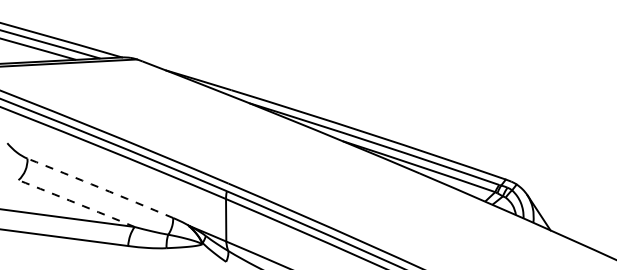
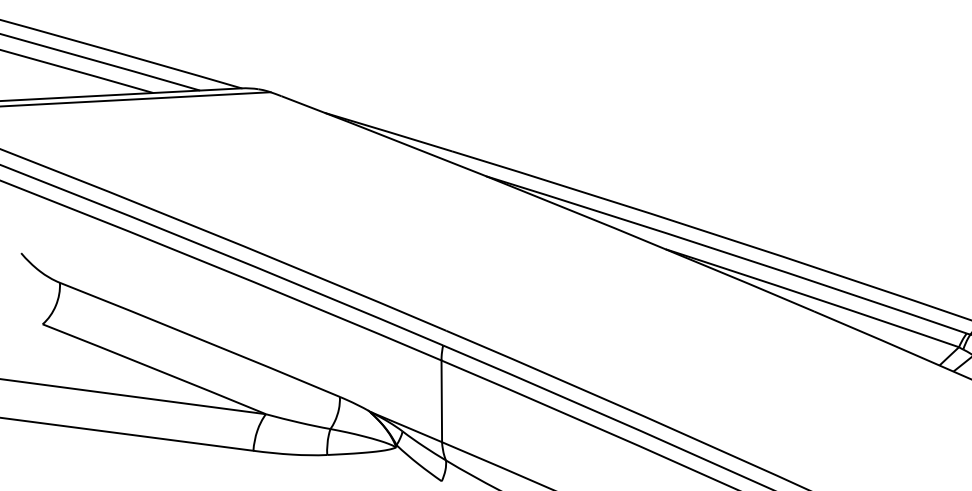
arc: (100, 187) -> (200, 338), dashed -> solid
arc: (76, 203) -> (154, 369), dashed -> solid

